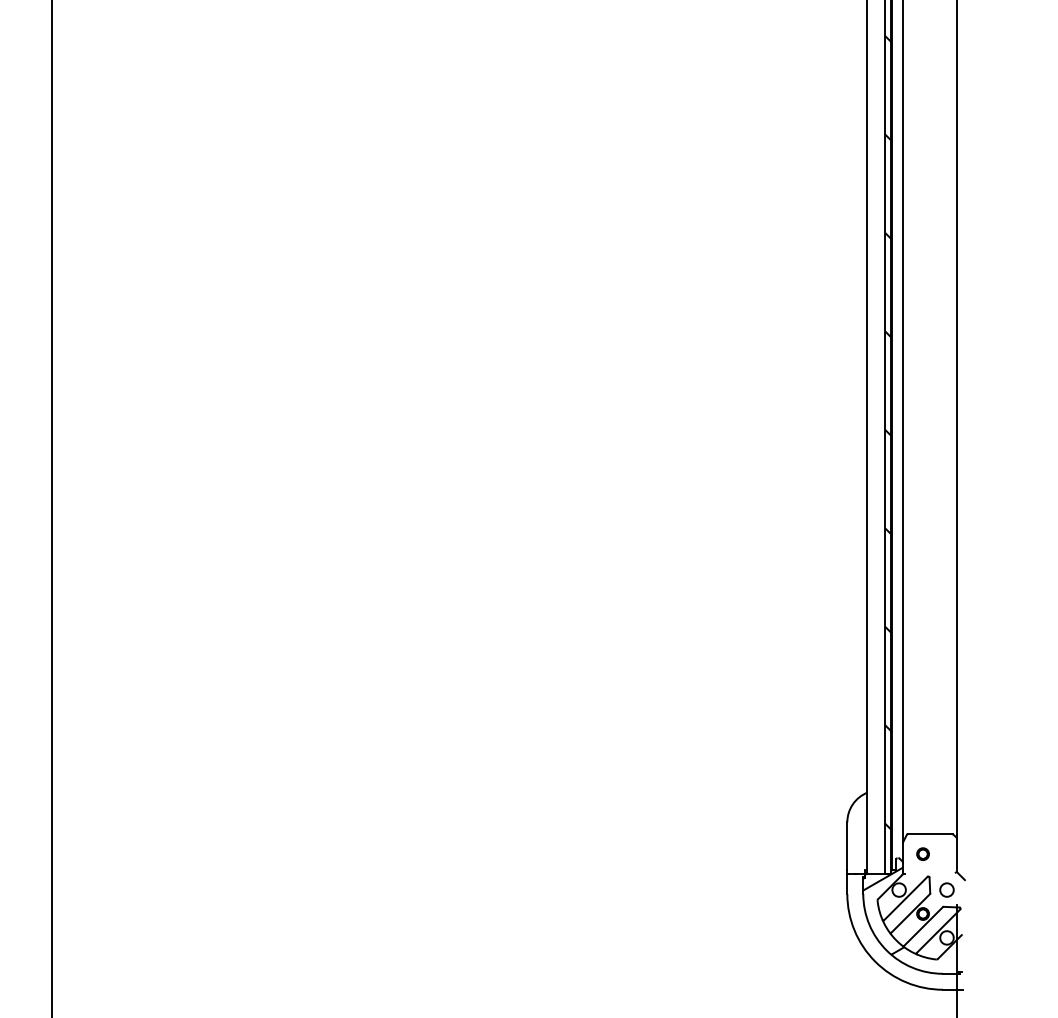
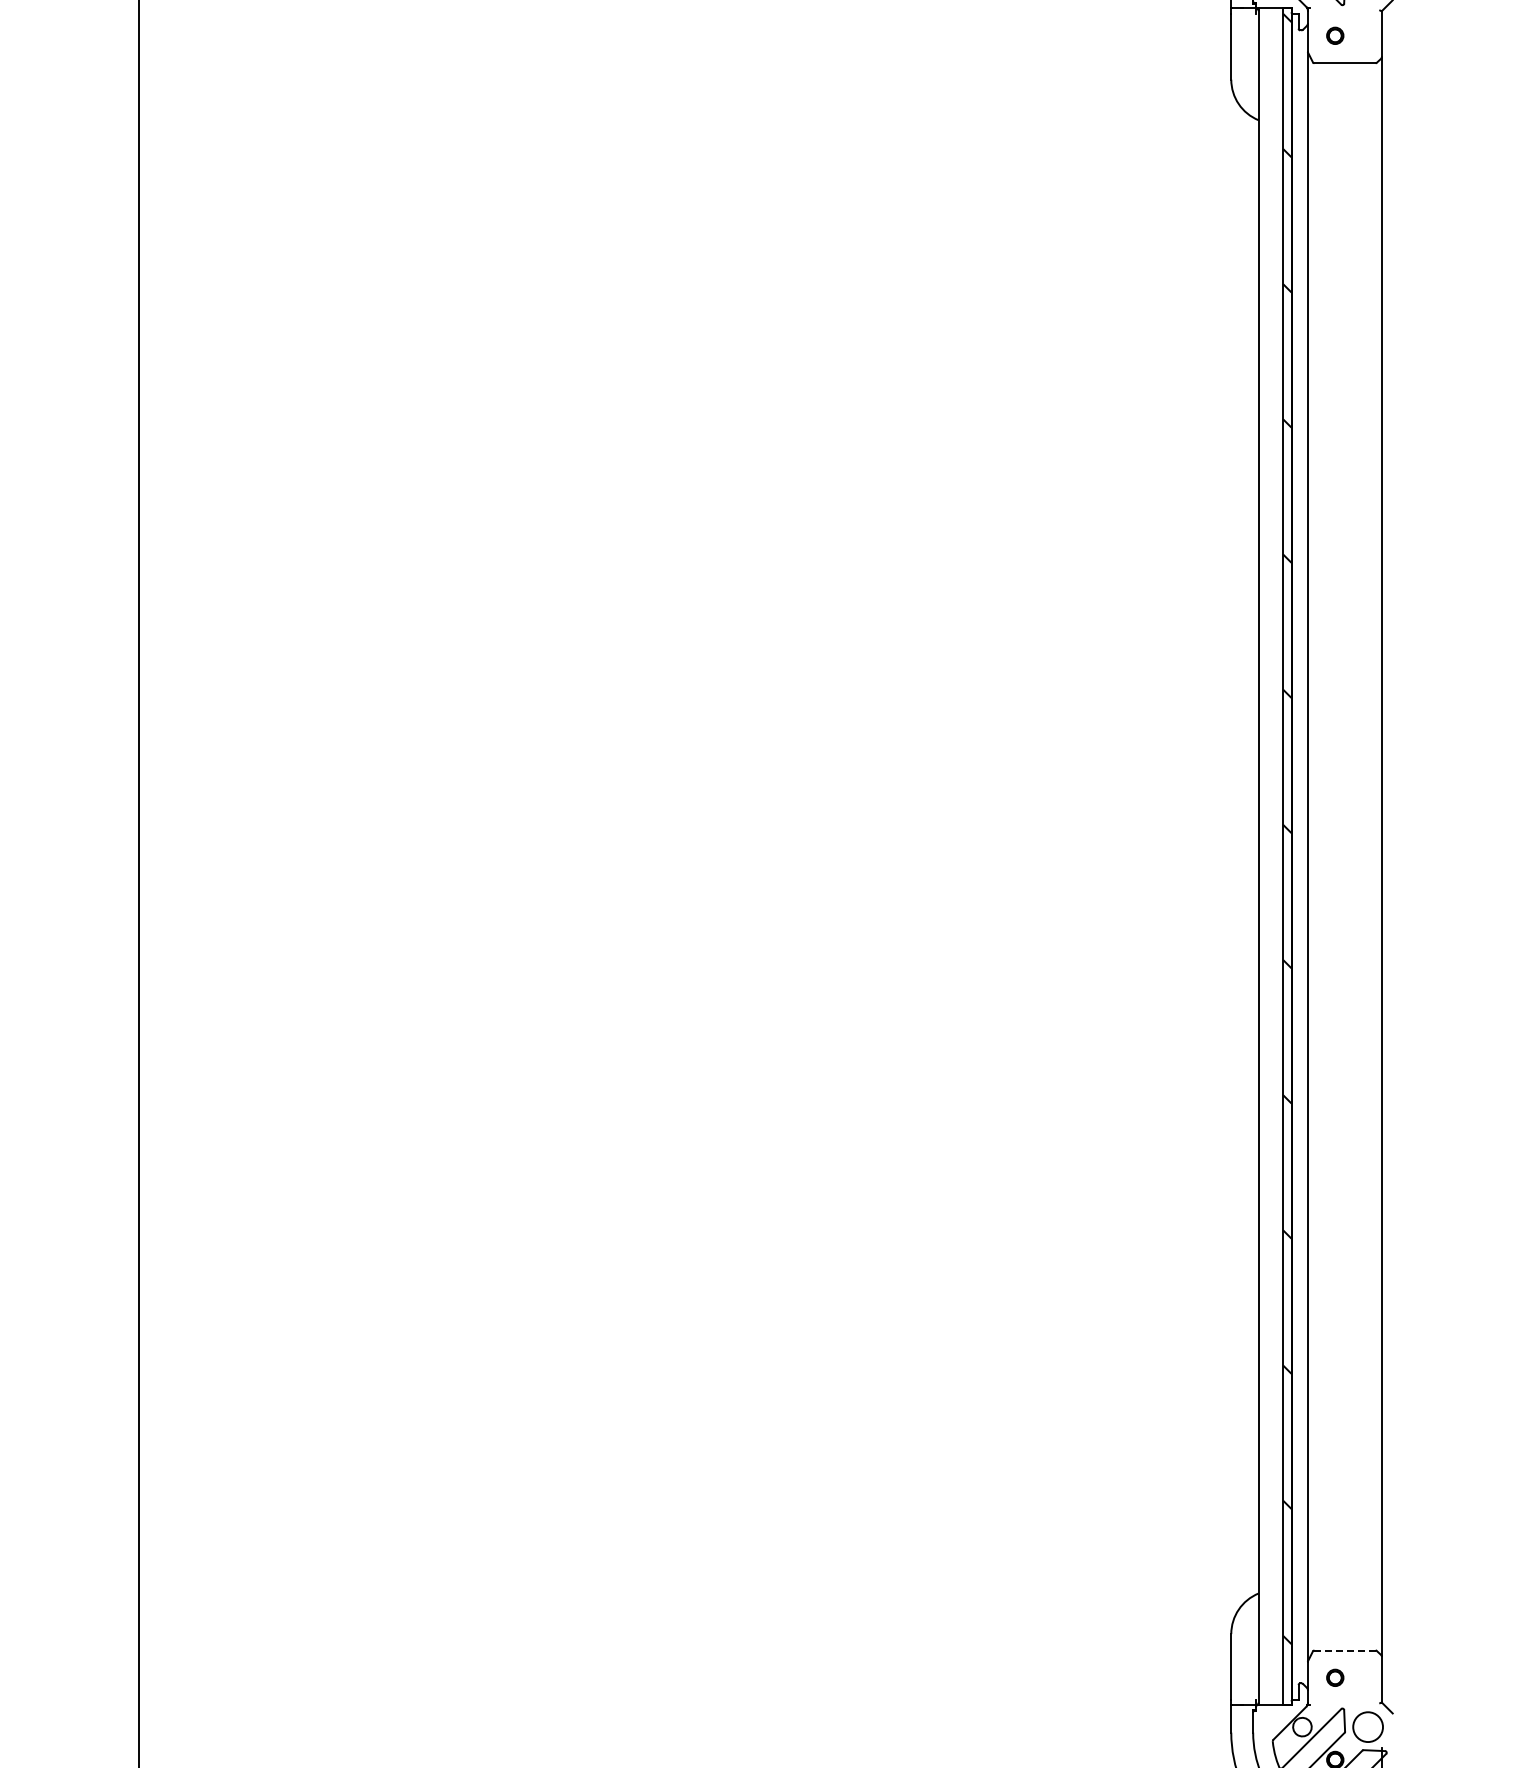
line: (930, 834) -> (1345, 1650), solid -> dashed
hatch: (883, 878) -> (1280, 1711), removed
circle: (946, 889) -> (1367, 1726), size x1.6

